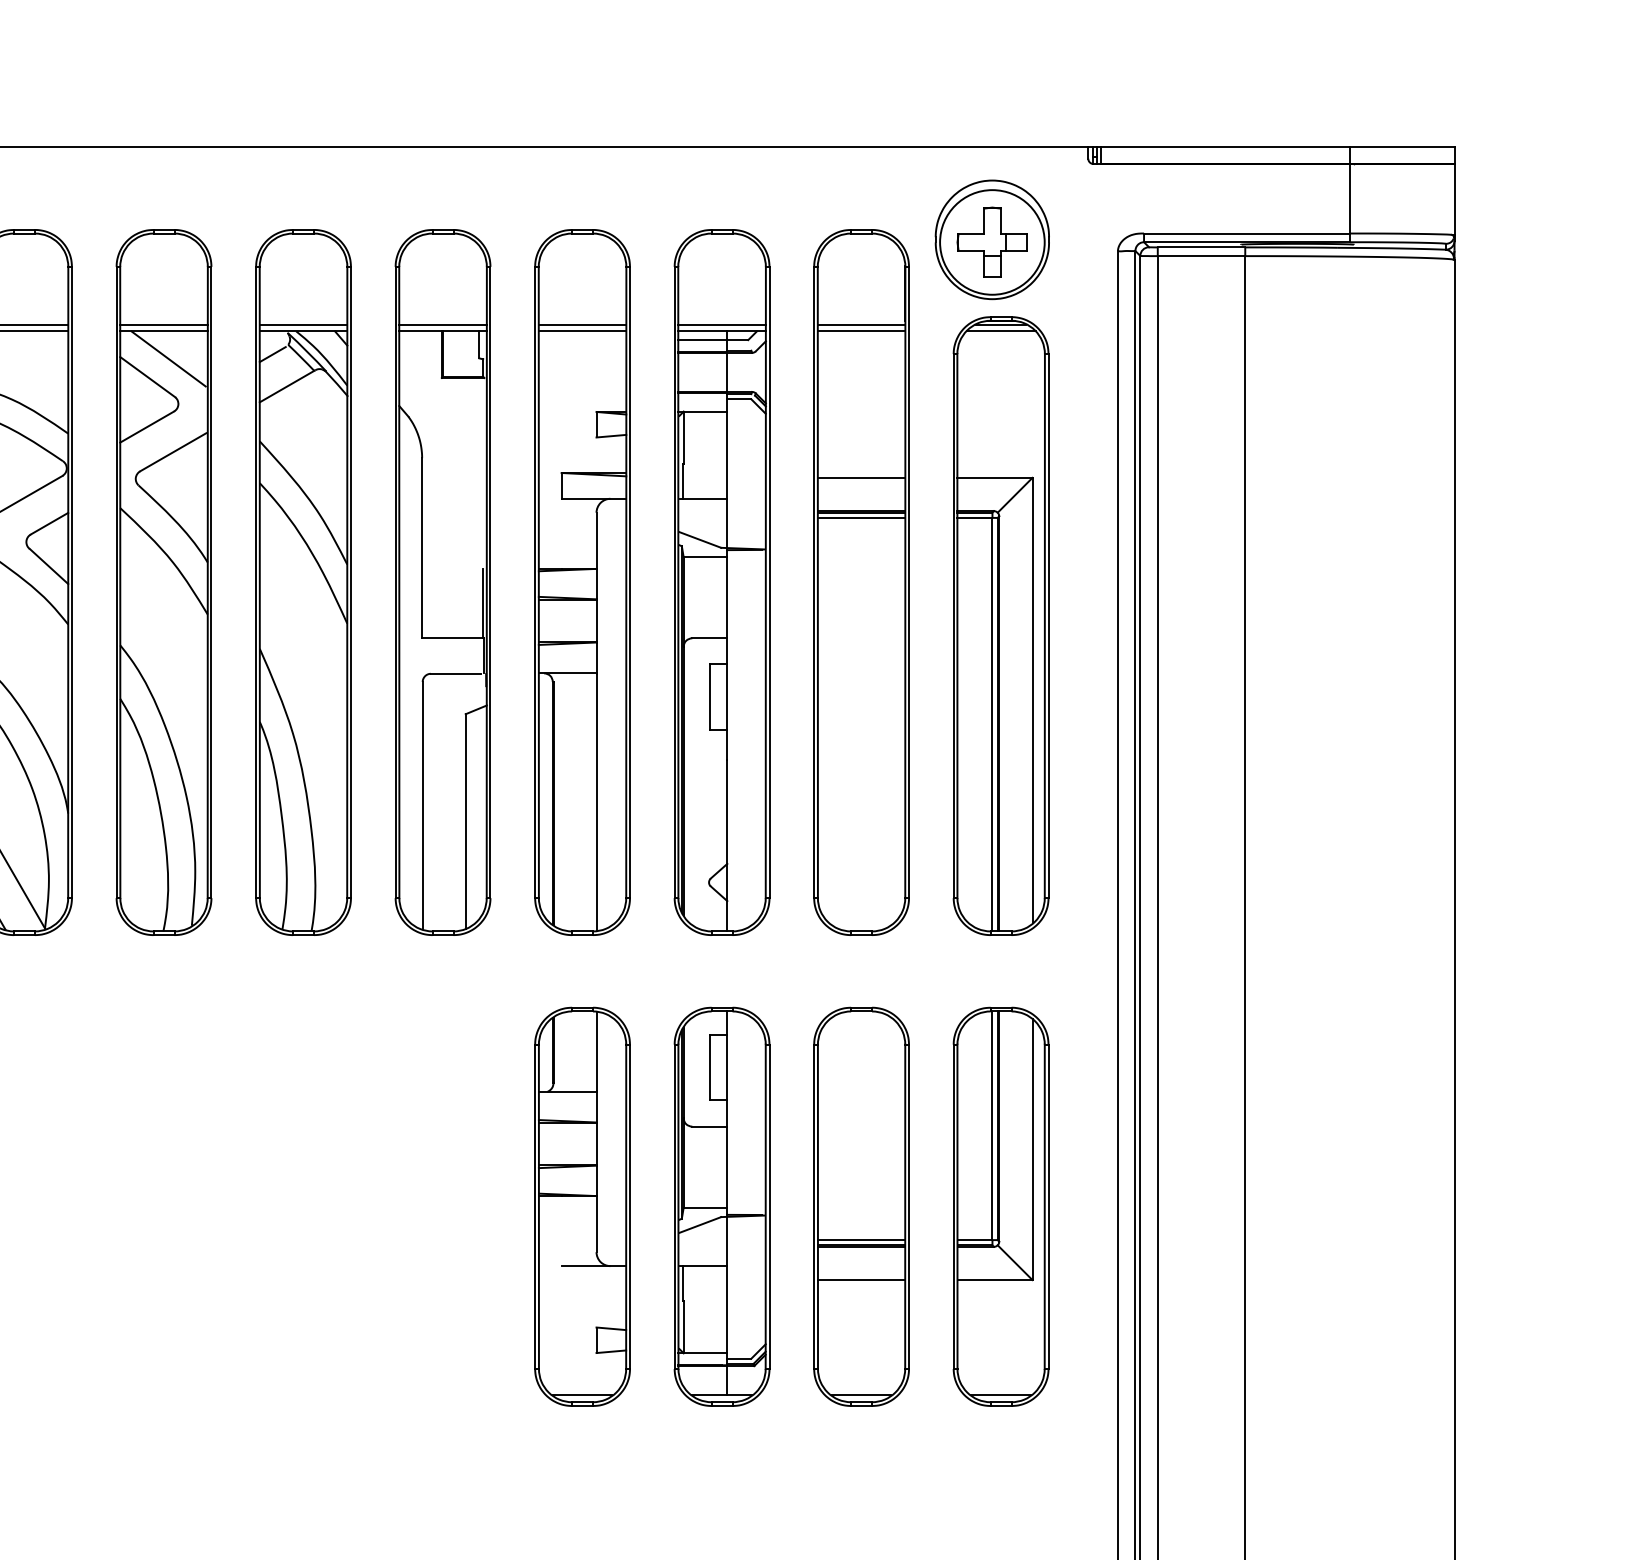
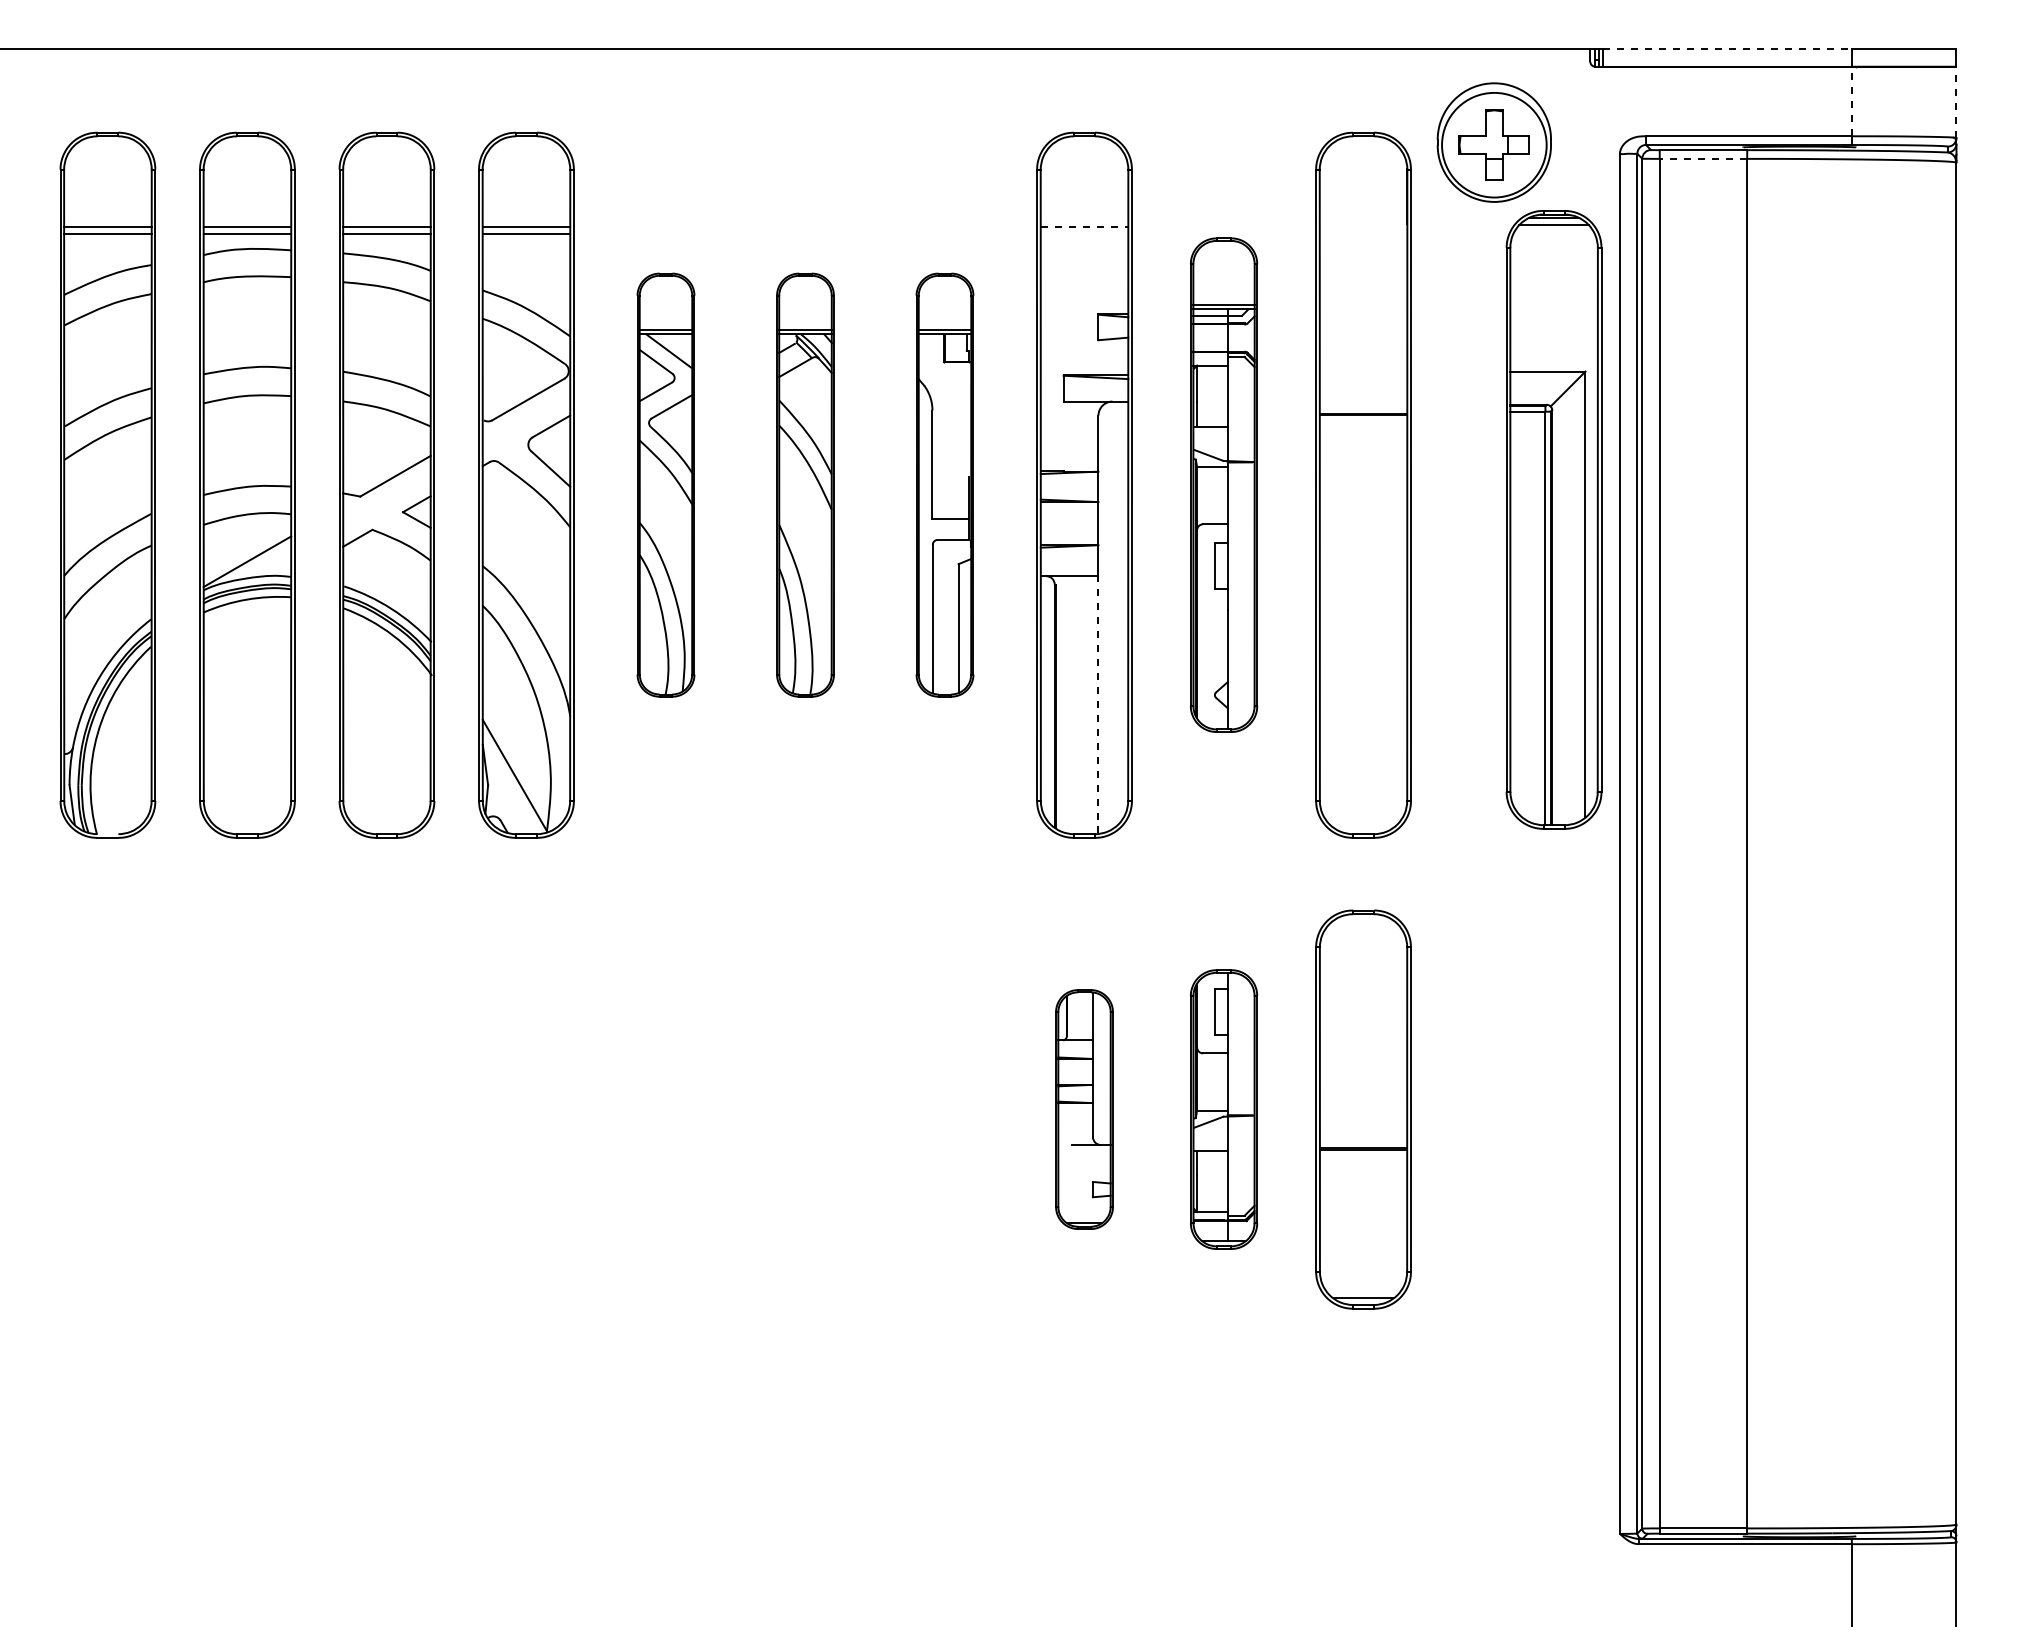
line: (1226, 146) -> (1728, 49), solid -> dashed
line: (1349, 198) -> (1851, 101), solid -> dashed
line: (1454, 199) -> (1956, 102), solid -> dashed
line: (1201, 255) -> (1703, 158), solid -> dashed
line: (582, 324) -> (1084, 227), solid -> dashed
line: (861, 324) -> (1363, 227), removed
line: (582, 331) -> (1084, 234), removed
line: (861, 331) -> (1363, 234), removed
line: (861, 477) -> (1363, 380), removed
line: (861, 517) -> (1363, 420), removed
part: (163, 581) -> (665, 484), size x0.6
part: (303, 581) -> (805, 484), size x0.6
part: (442, 581) -> (944, 484), size x0.6
part: (721, 581) -> (1223, 484), size x0.7
part: (1000, 625) -> (1553, 519), moved
line: (596, 801) -> (1098, 704), solid -> dashed
part: (582, 1206) -> (1084, 1109), size x0.6
part: (721, 1206) -> (1223, 1109), size x0.7
part: (1000, 1206) -> (1502, 1109), removed
line: (861, 1239) -> (1363, 1142), removed
line: (861, 1279) -> (1363, 1182), removed

